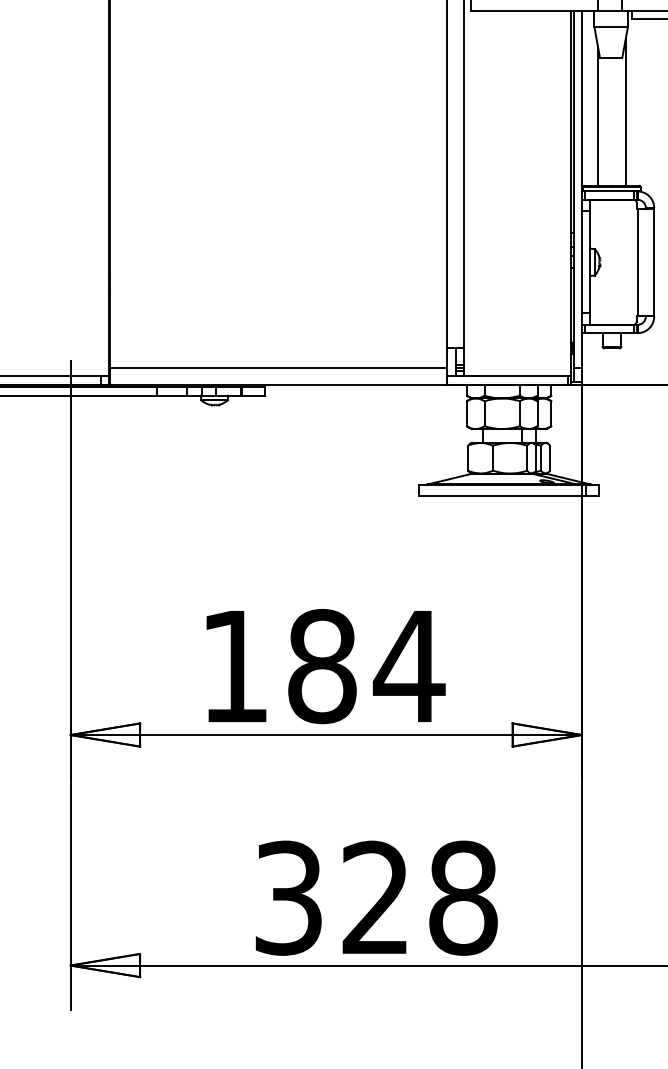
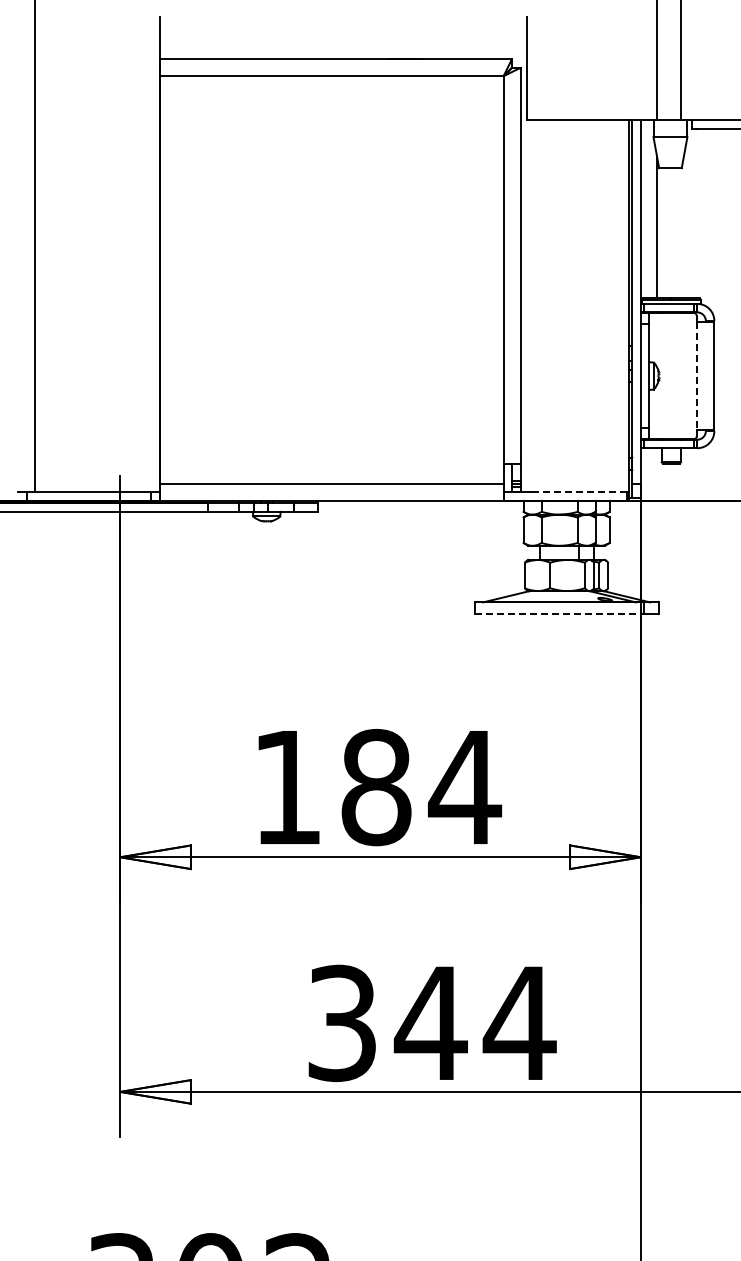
line: (625, 111) -> (685, 222), removed
line: (637, 262) -> (697, 376), solid -> dashed
line: (521, 376) -> (579, 492), solid -> dashed
line: (502, 495) -> (559, 613), solid -> dashed
text: (418, 898) -> (474, 1023), 328 -> 344

